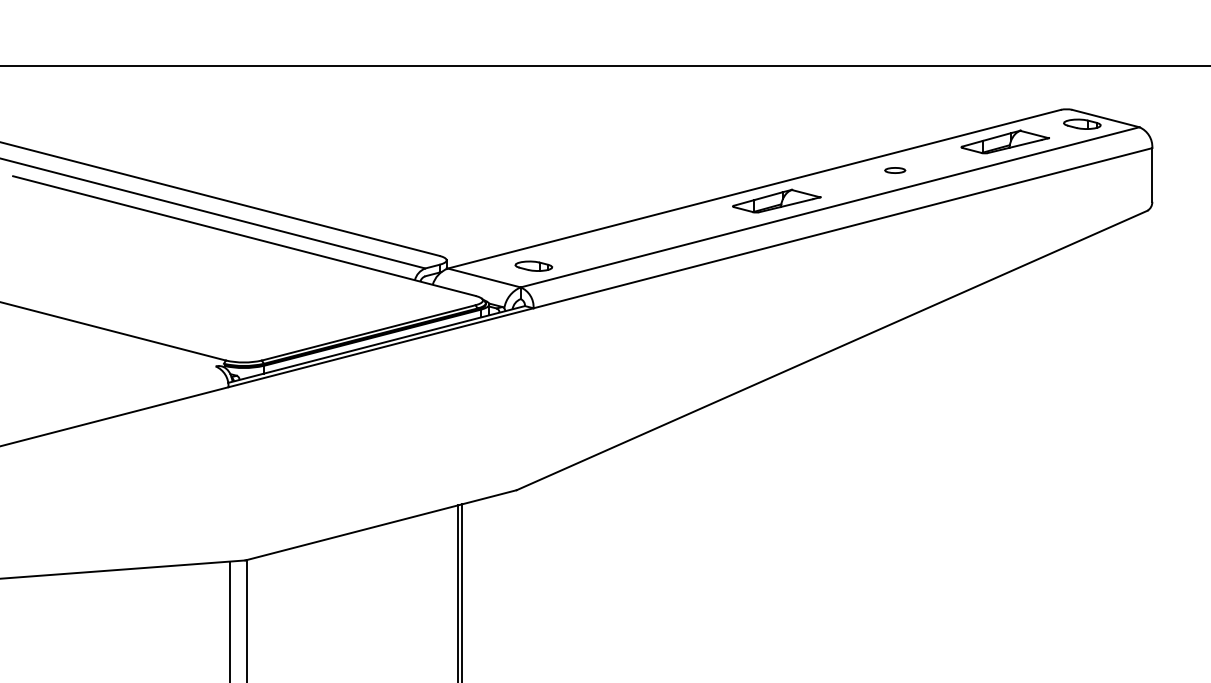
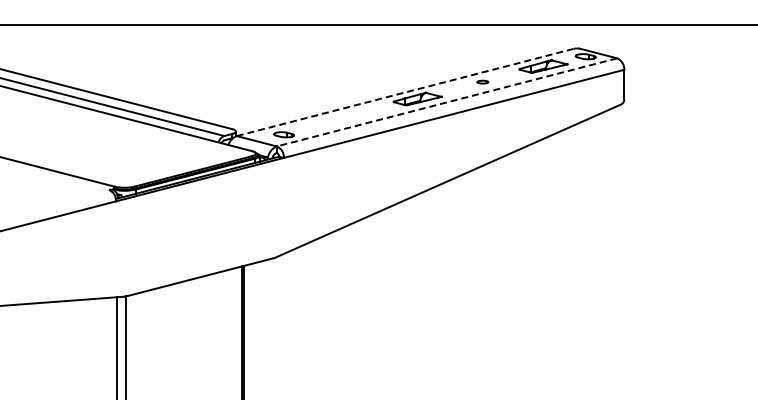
line: (754, 189) -> (405, 92), solid -> dashed
line: (830, 207) -> (447, 102), solid -> dashed

